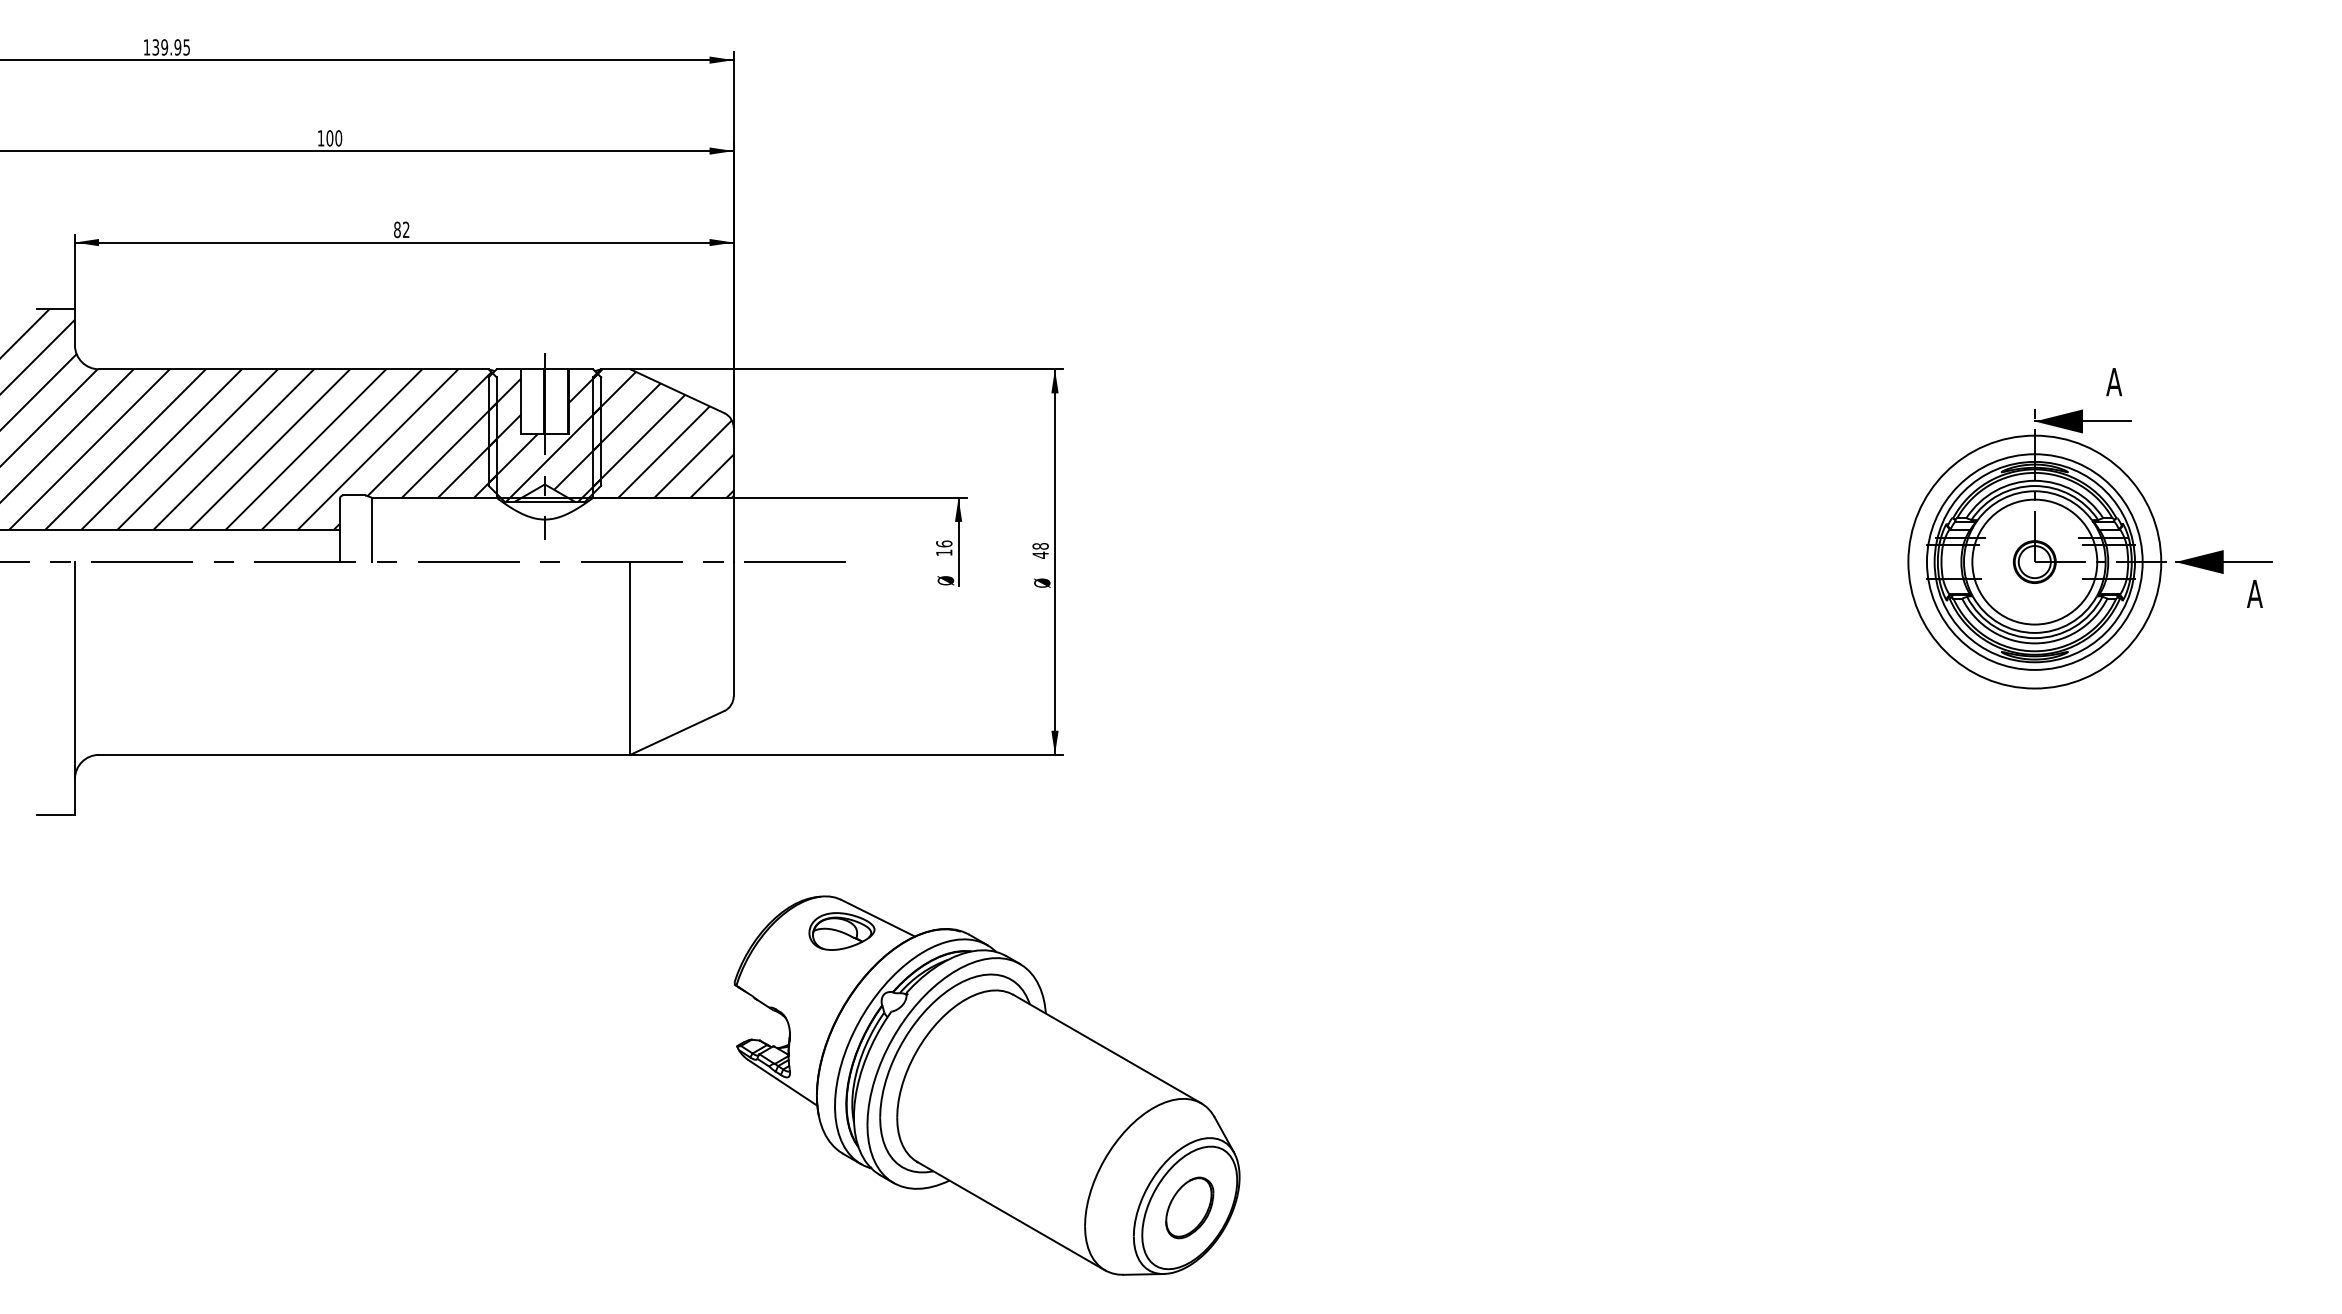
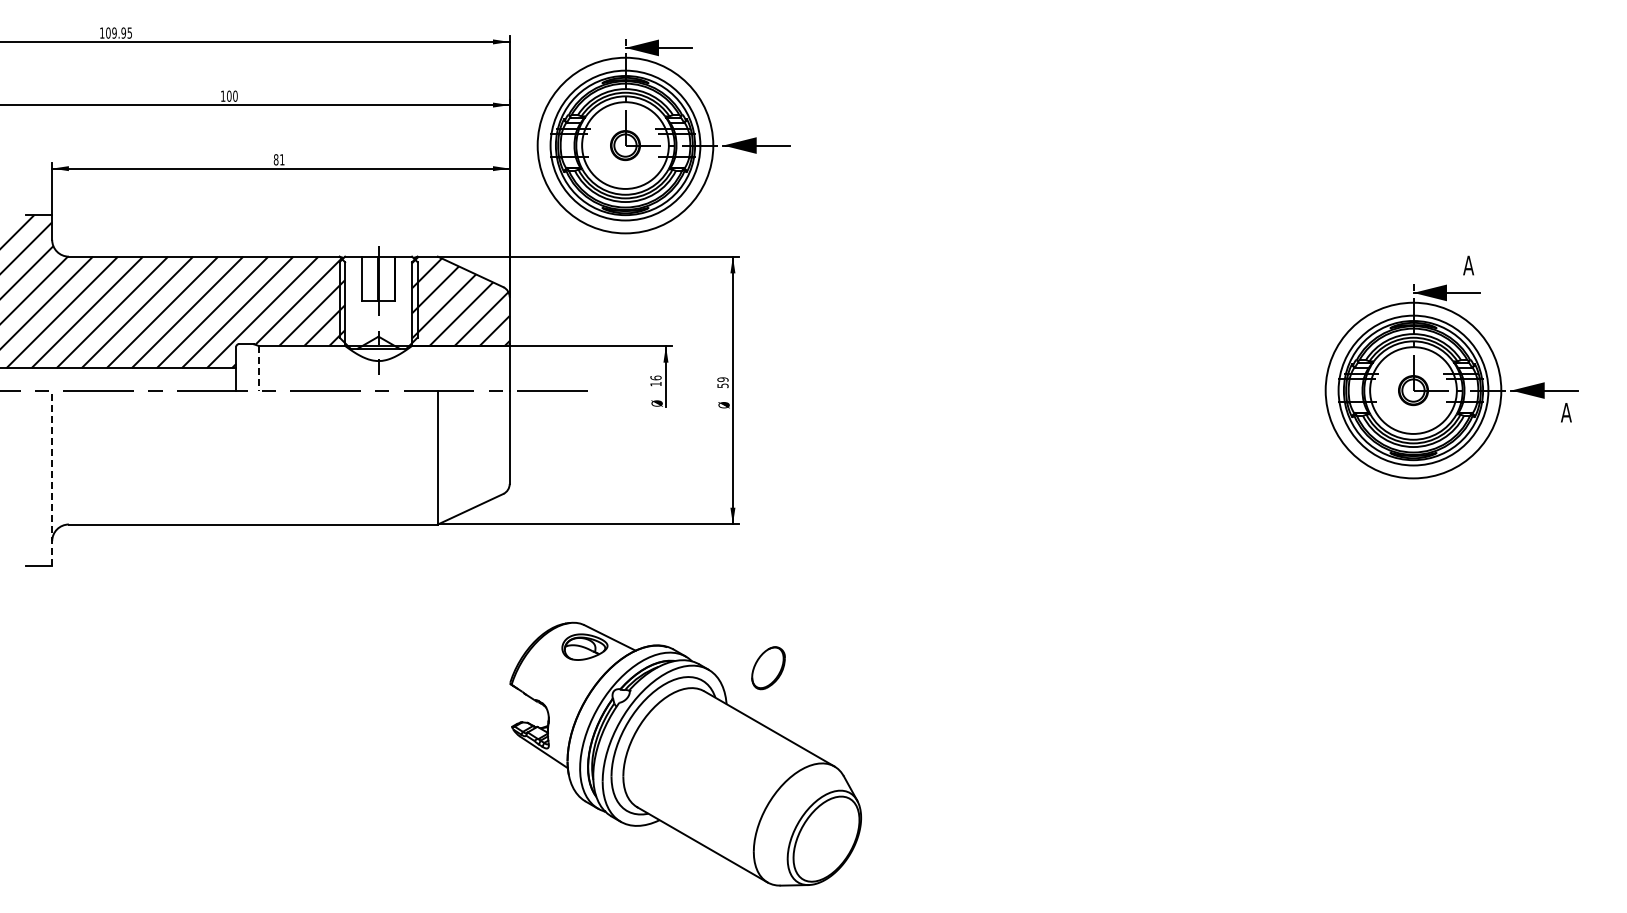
text: (156, 46) -> (108, 32), 139.95 -> 109.95
part: (955, 196) -> (663, 136), added
text: (406, 229) -> (282, 159), 82 -> 81
hatch: (544, 436) -> (378, 303), removed
line: (371, 530) -> (258, 368), solid -> dashed
text: (1039, 550) -> (722, 382), 48 -> 59
line: (75, 688) -> (52, 478), solid -> dashed
part: (1189, 1208) -> (768, 668), moved

